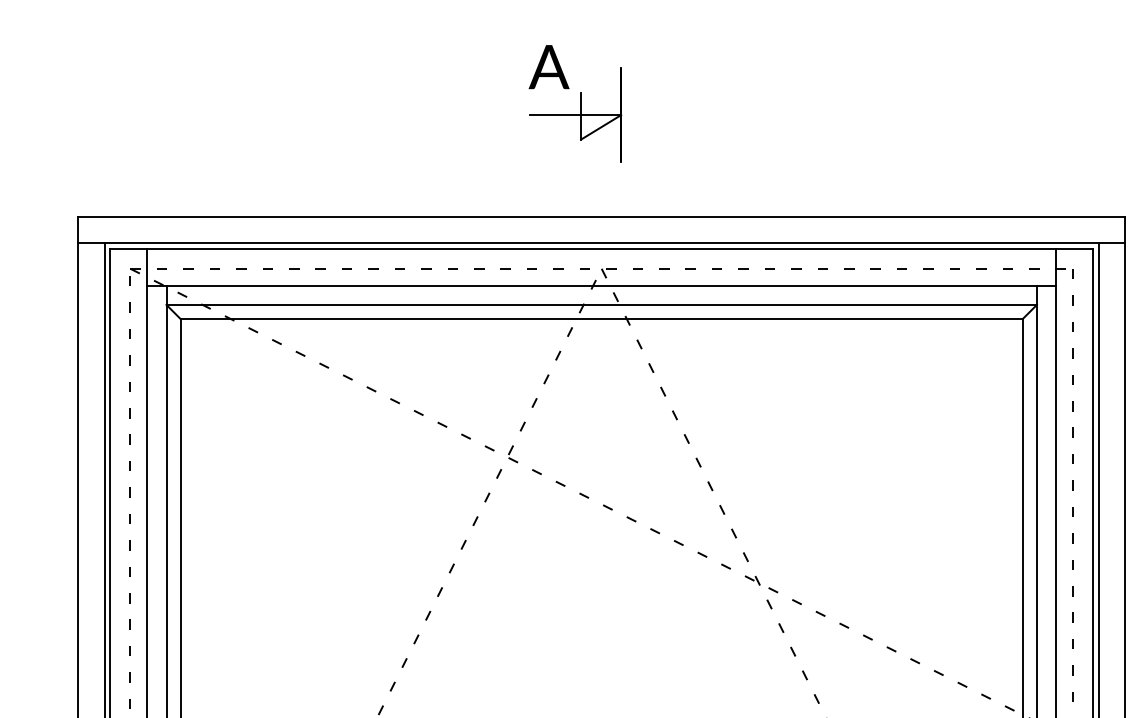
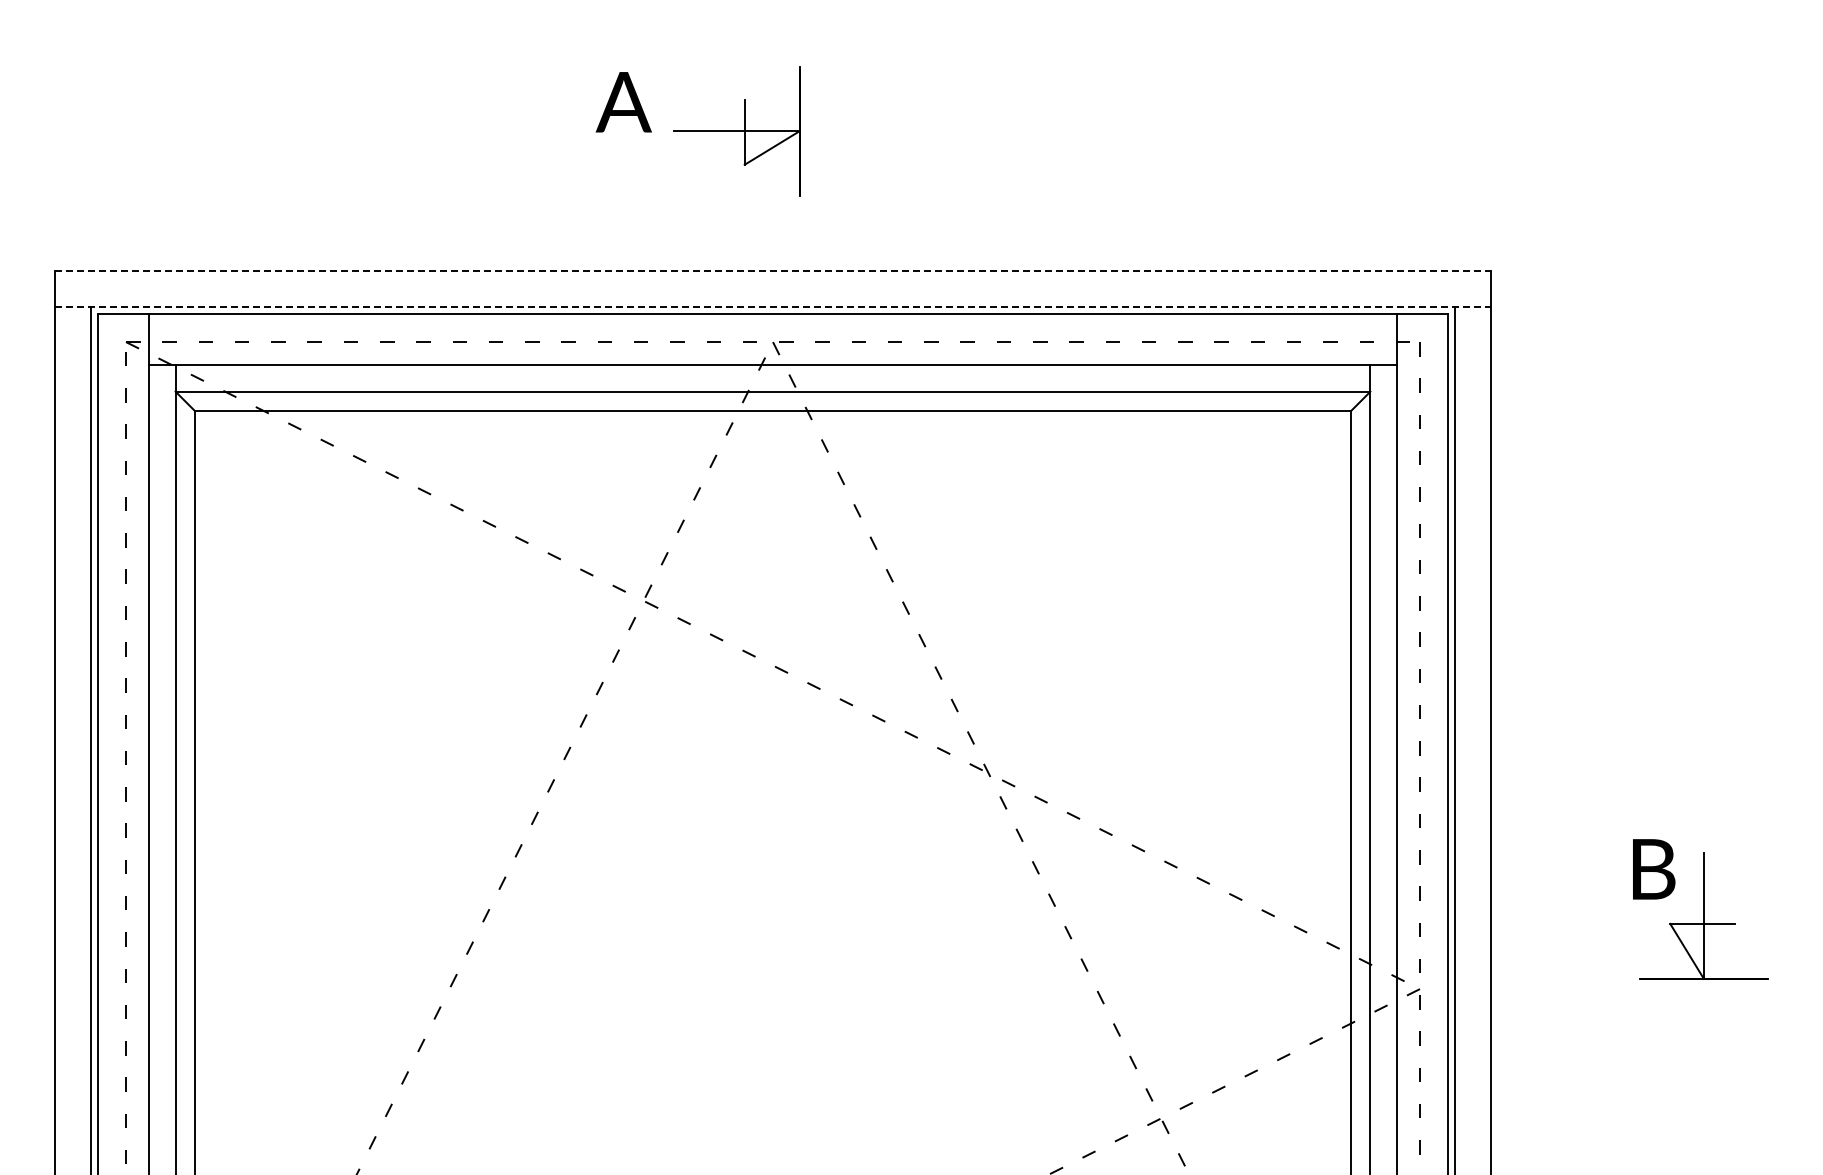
text: (548, 67) -> (623, 102), moved
line: (602, 216) -> (773, 270), solid -> dashed
line: (602, 243) -> (773, 307), solid -> dashed

